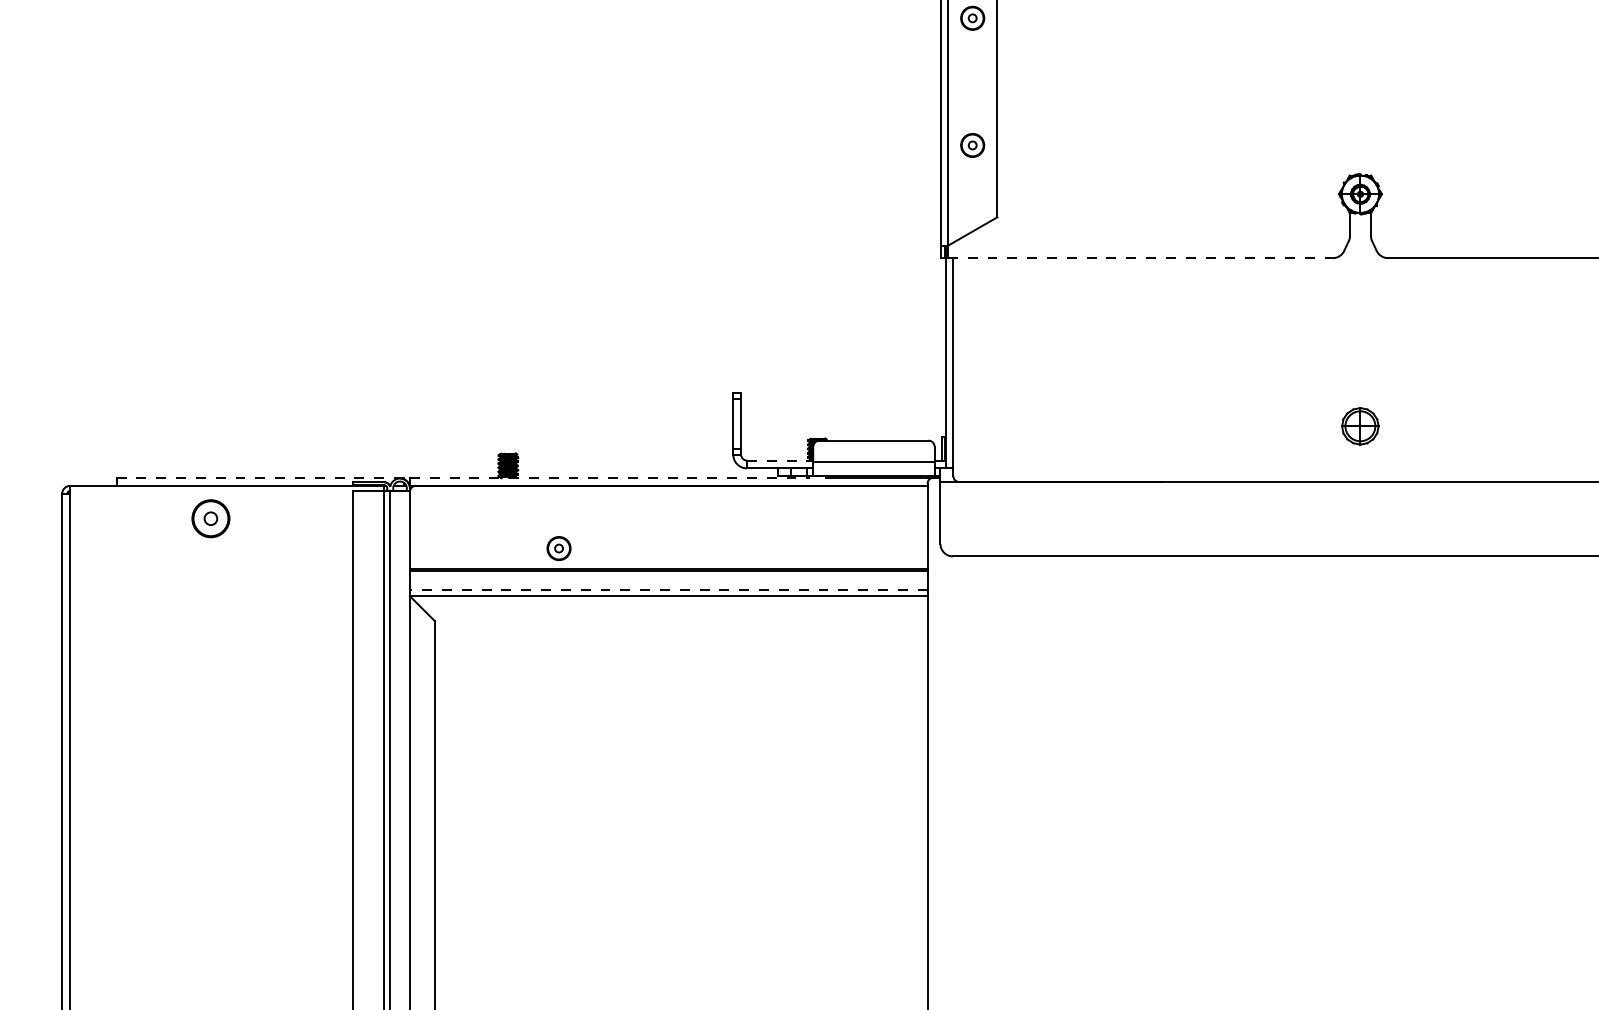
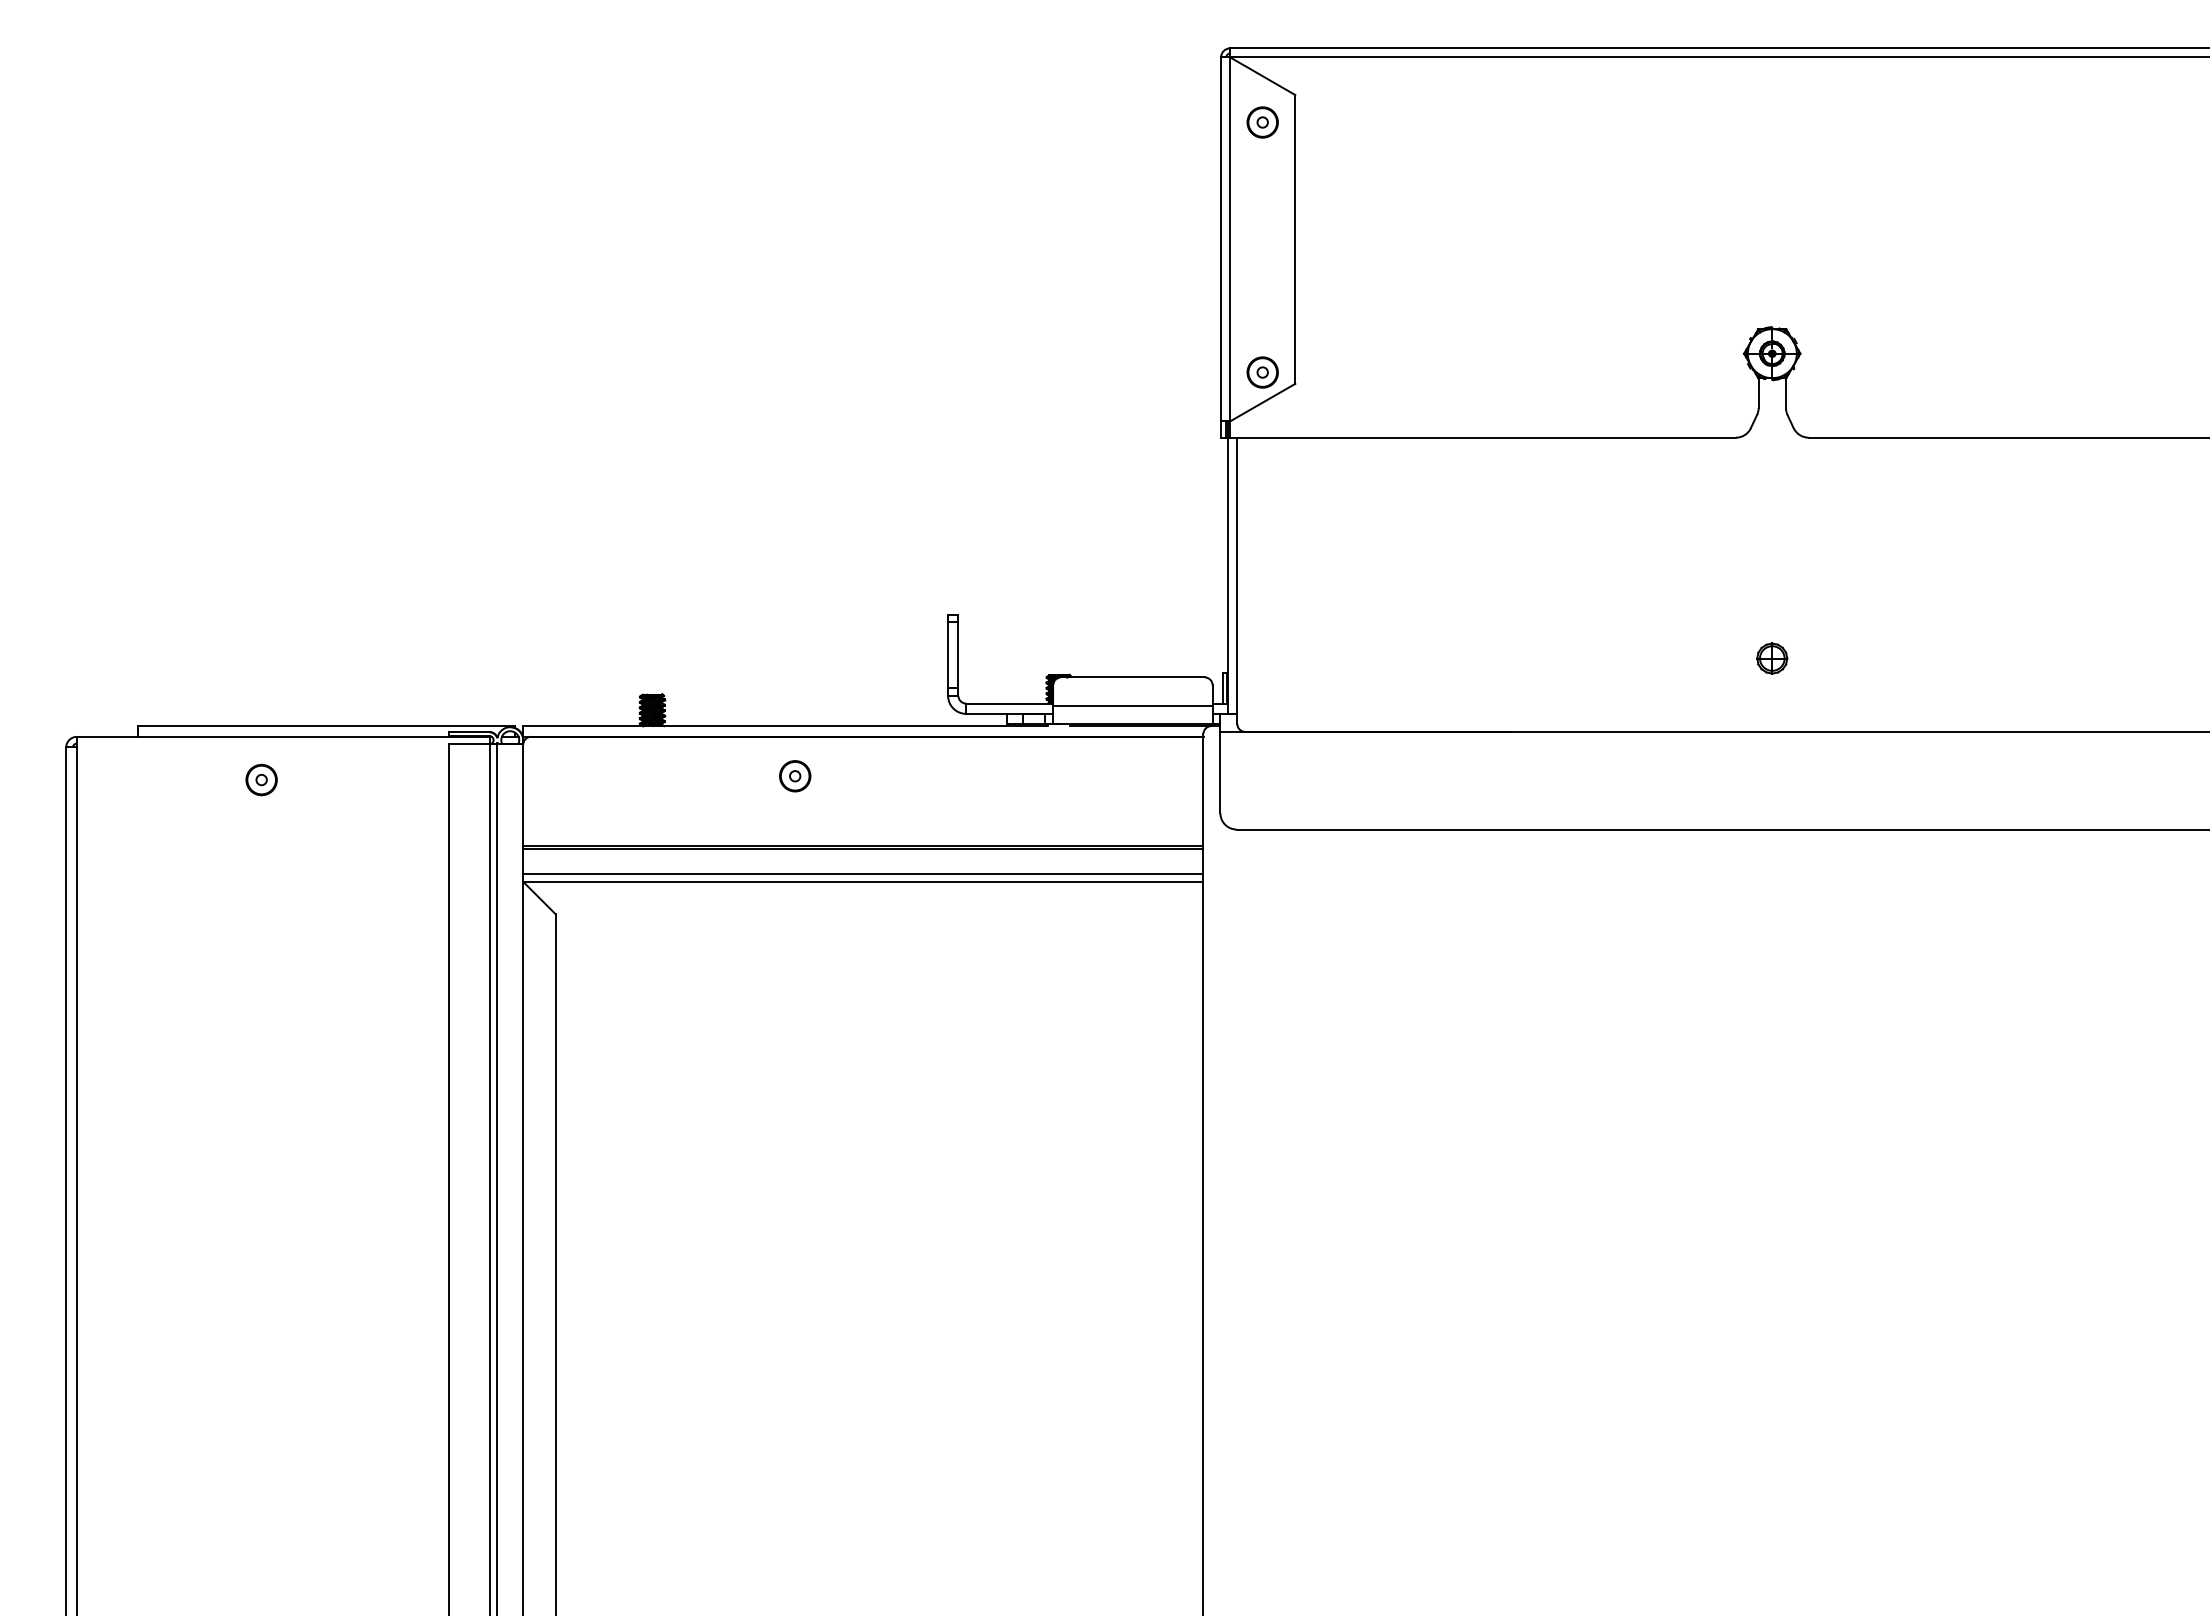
part: (972, 145) -> (1262, 372), moved
line: (1140, 258) -> (1483, 437), dashed -> solid
part: (1360, 426) -> (1772, 658), size x0.62
line: (780, 460) -> (1010, 703), dashed -> solid
line: (260, 477) -> (326, 726), dashed -> solid
line: (609, 477) -> (785, 726), dashed -> solid
part: (210, 518) -> (261, 779), size x0.62
part: (559, 548) -> (795, 776), moved
line: (668, 590) -> (862, 874), dashed -> solid

